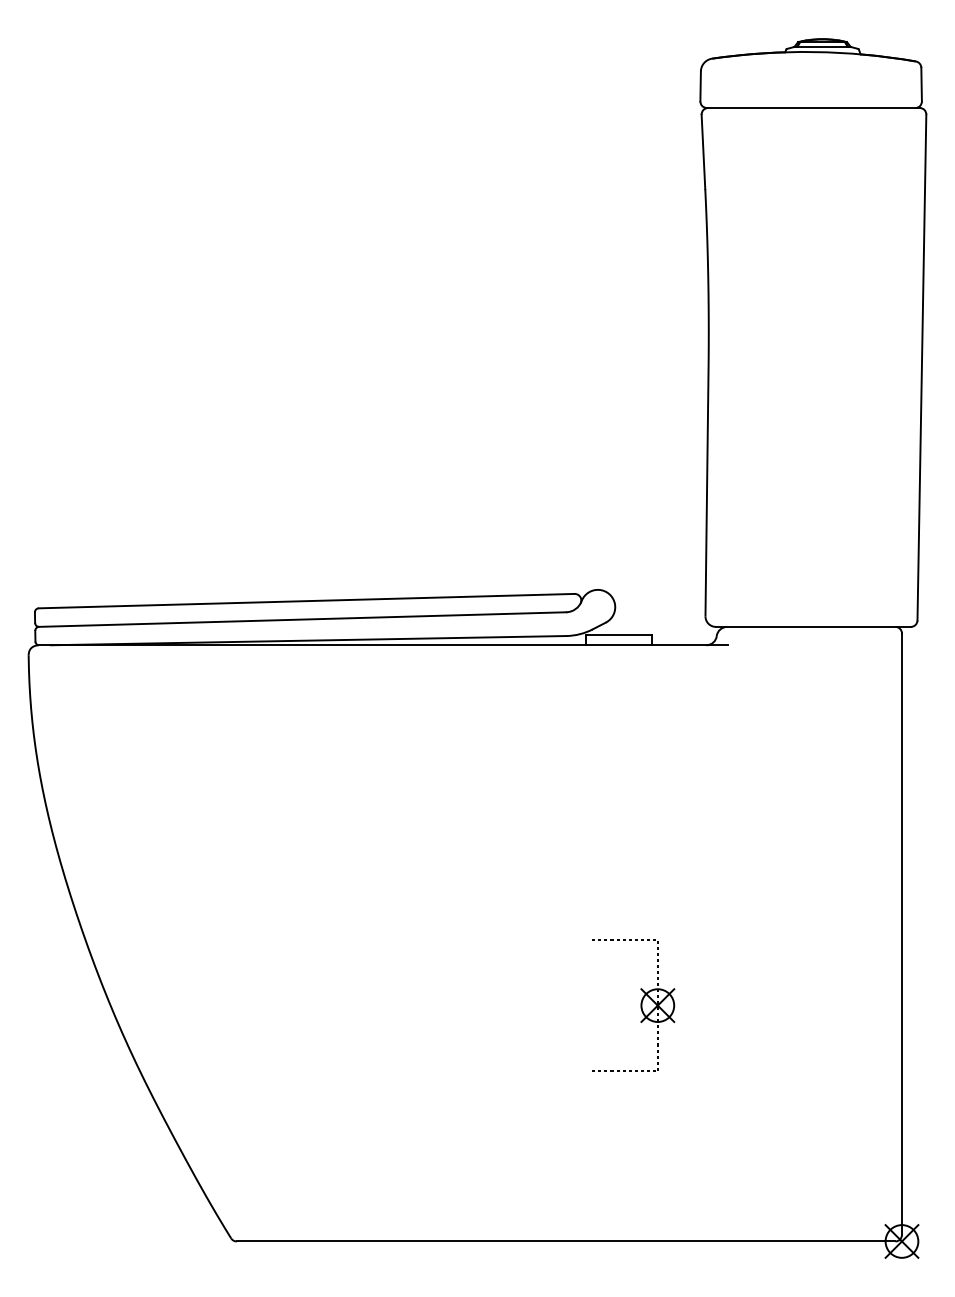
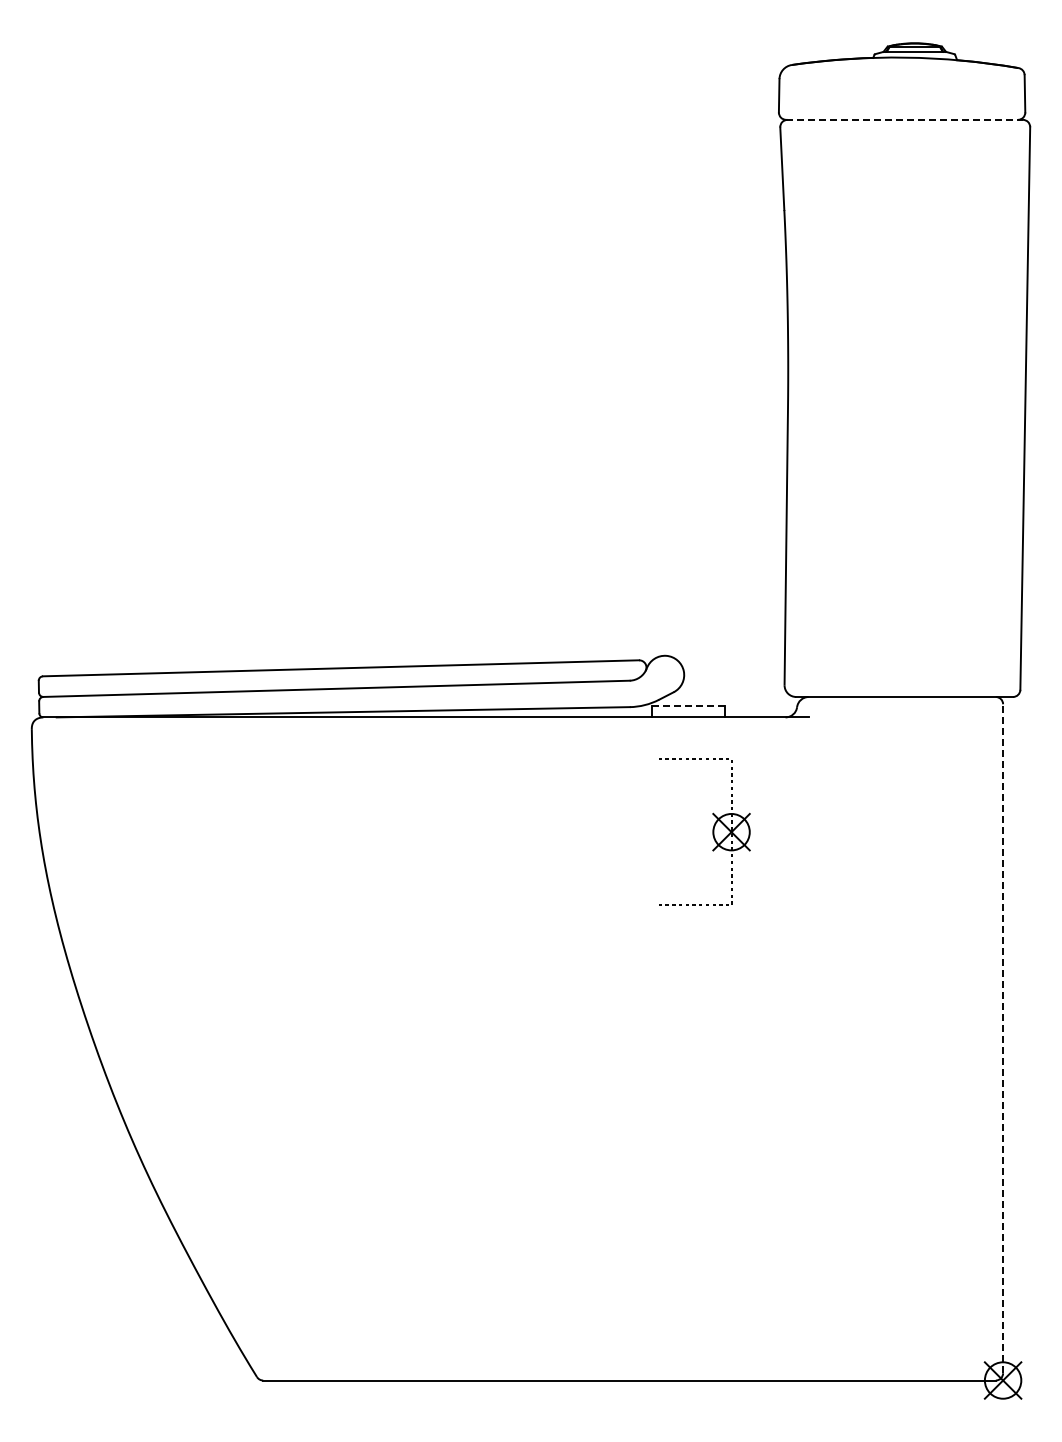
line: (814, 107) -> (905, 119), solid -> dashed
line: (619, 634) -> (688, 705), solid -> dashed
line: (902, 933) -> (1003, 1038), solid -> dashed
part: (640, 1004) -> (712, 831), moved

